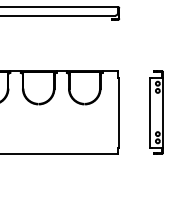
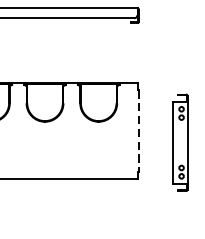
part: (156, 112) -> (179, 142), moved
line: (119, 113) -> (139, 132), solid -> dashed

